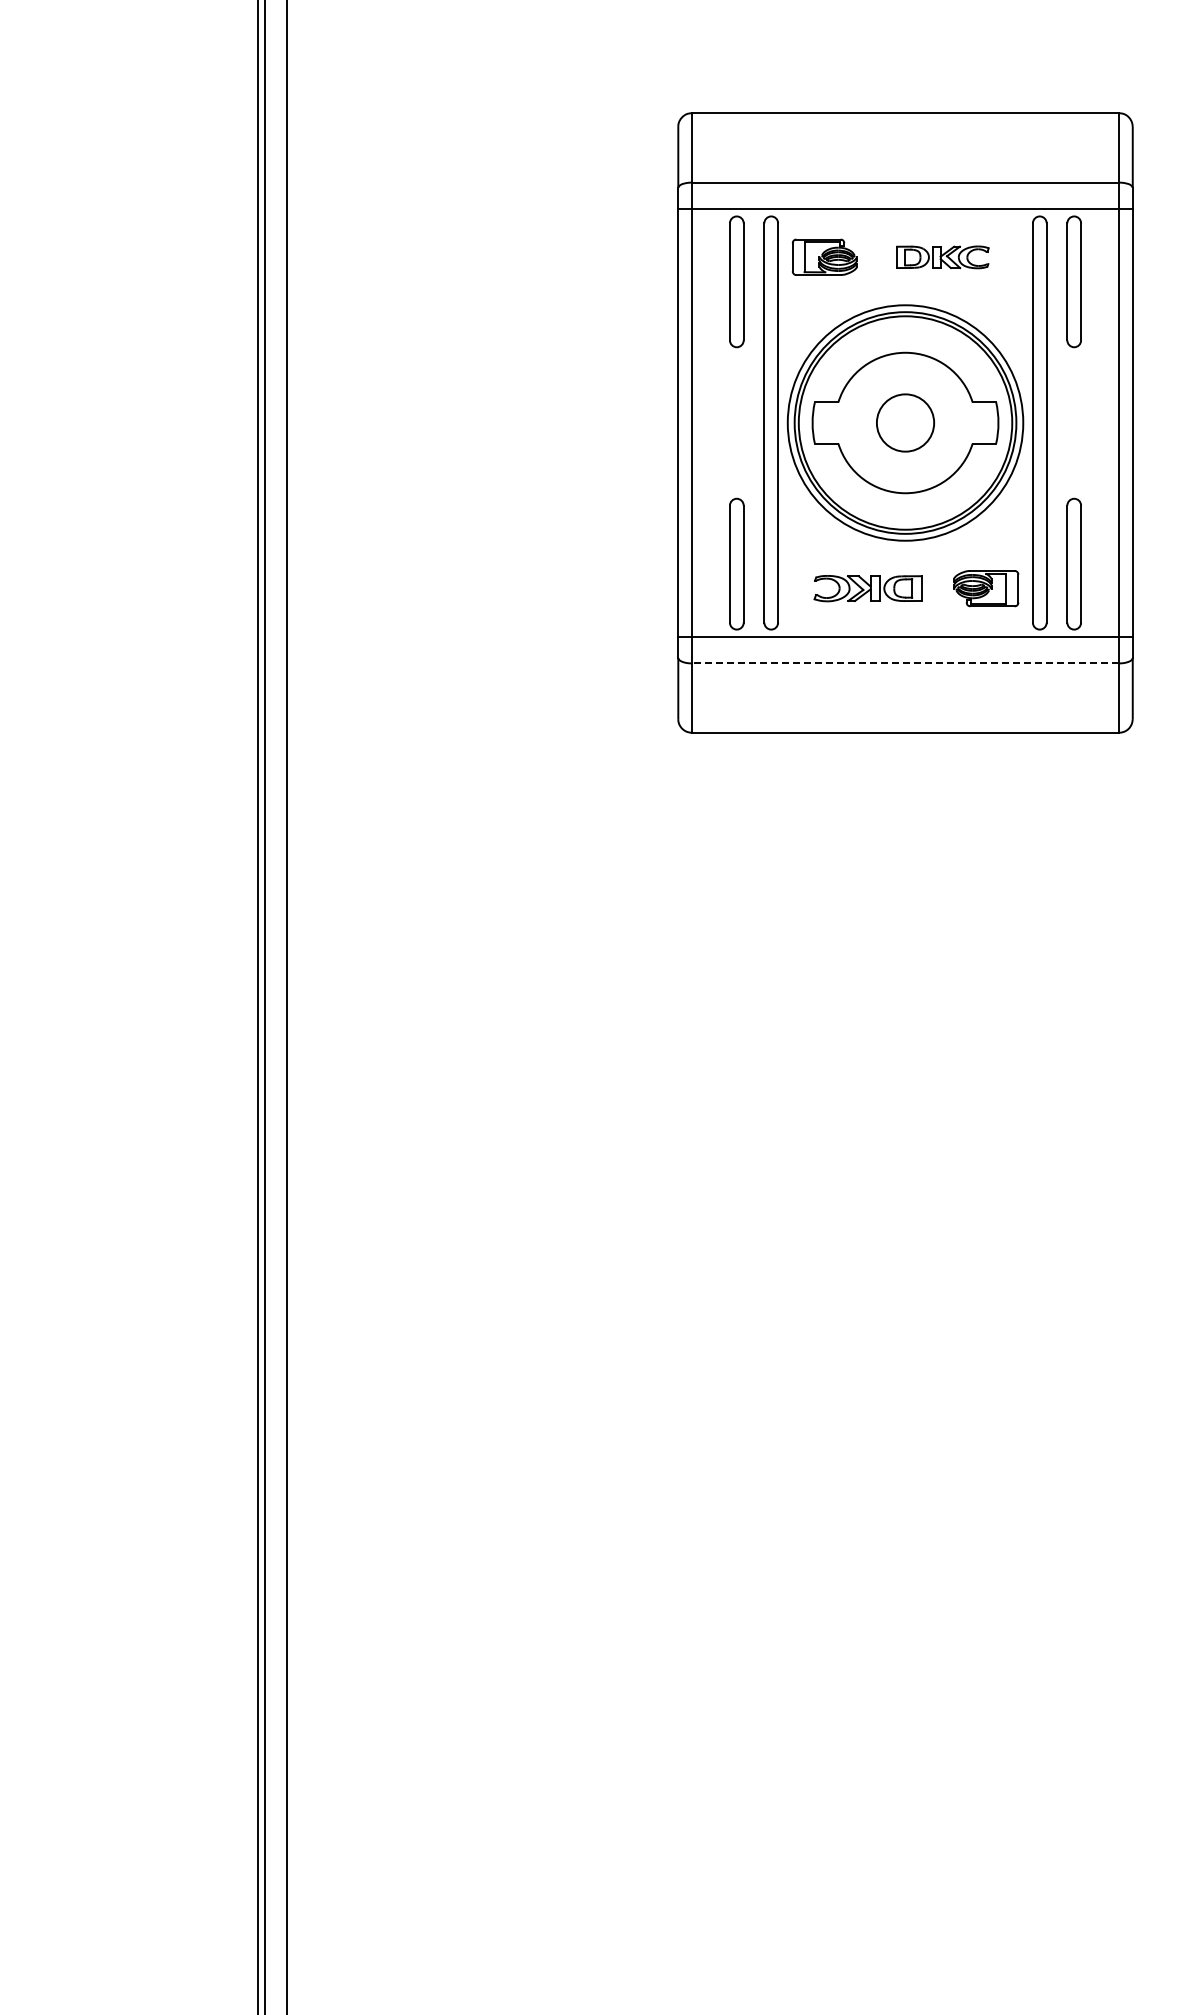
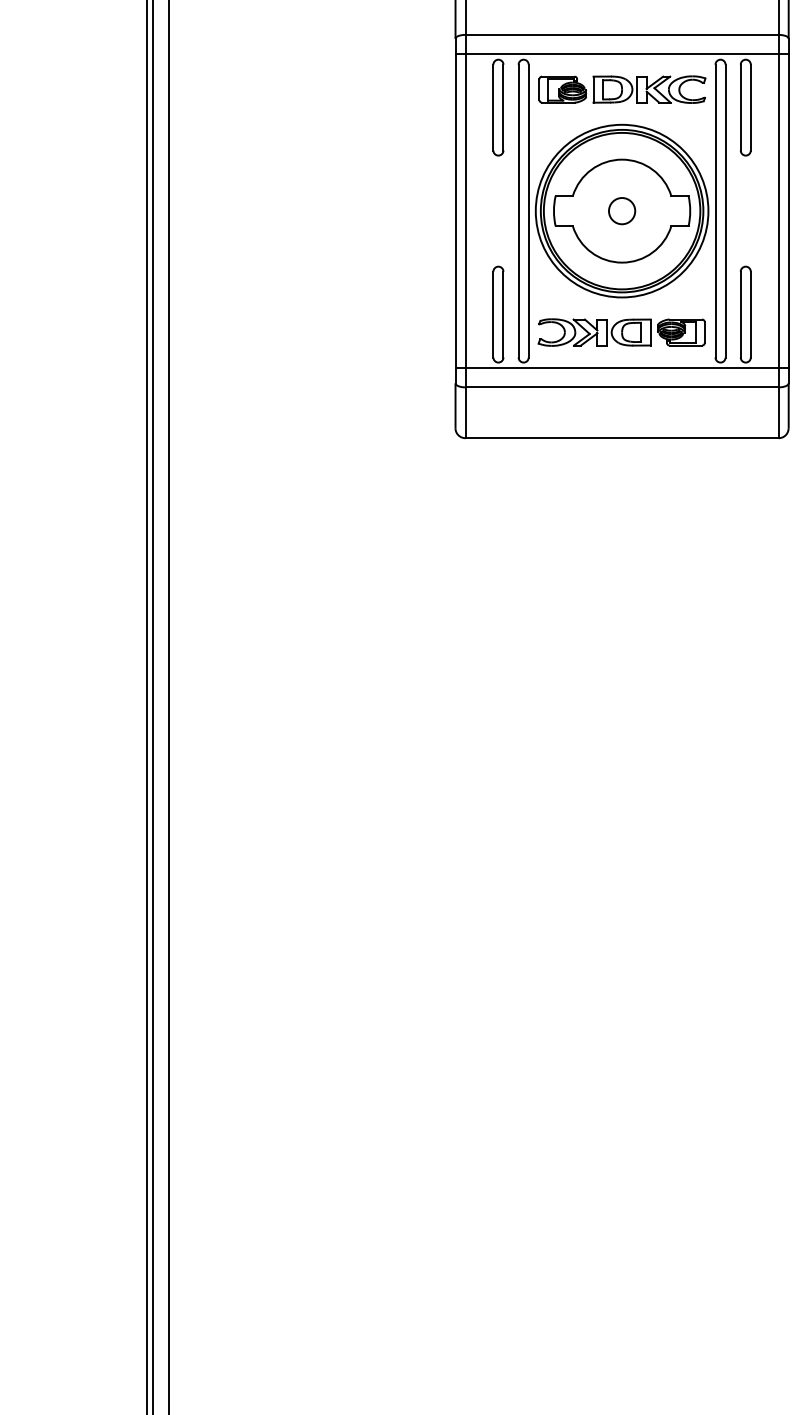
part: (942, 257) -> (649, 89), size x1.67
circle: (905, 422) -> (622, 210), size x0.62
part: (867, 588) -> (594, 332), size x1.43
line: (905, 663) -> (622, 387), dashed -> solid

